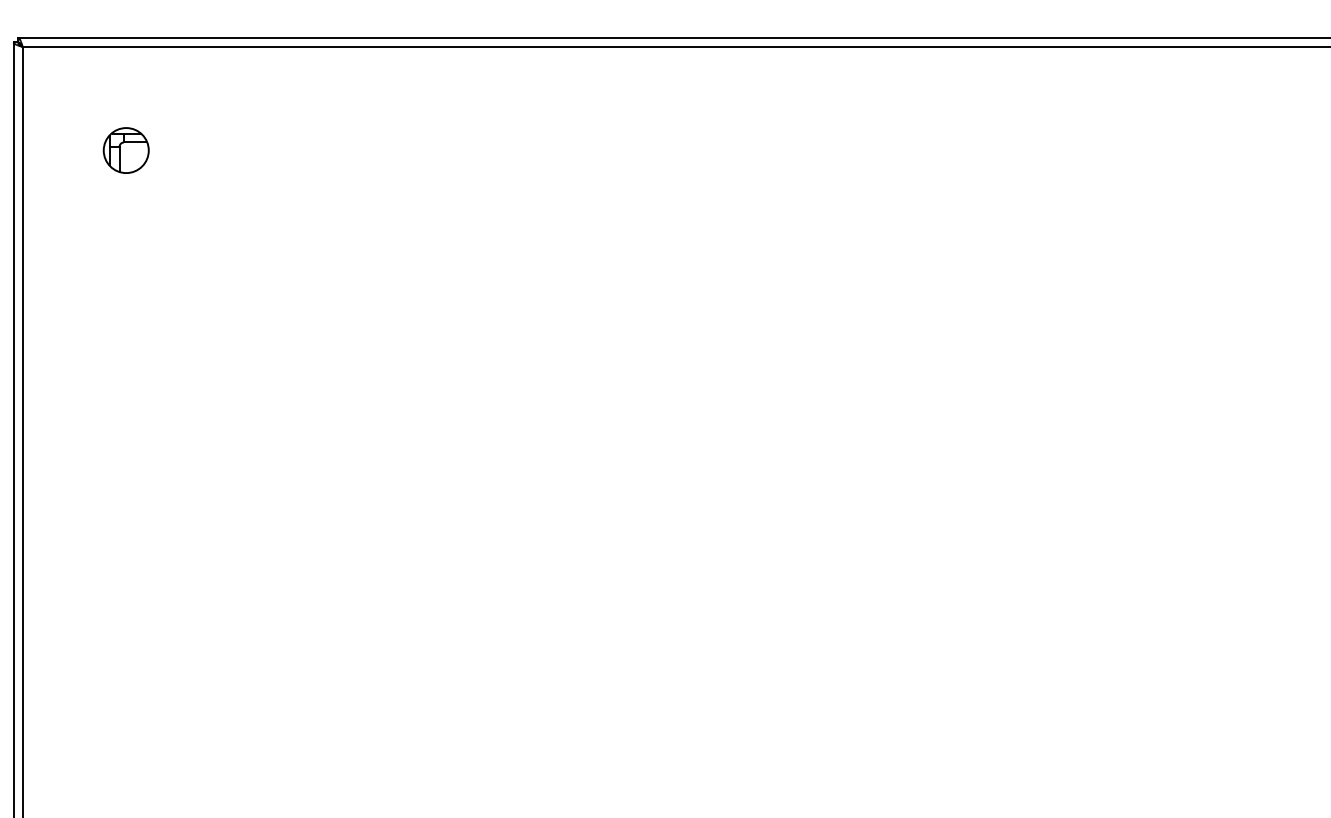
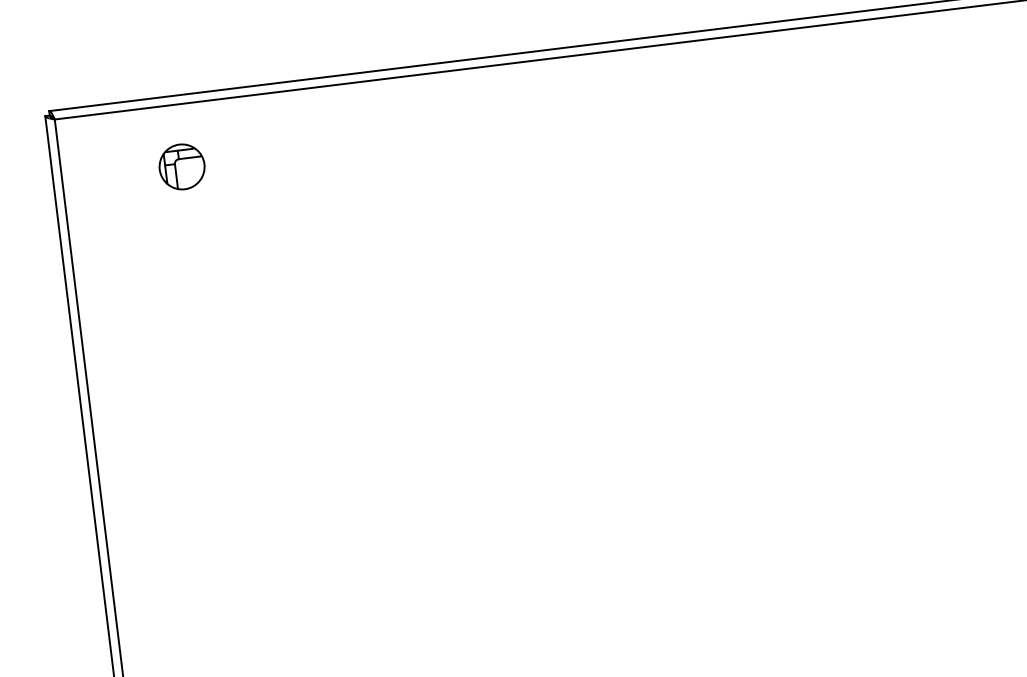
part: (125, 150) -> (181, 166), moved

